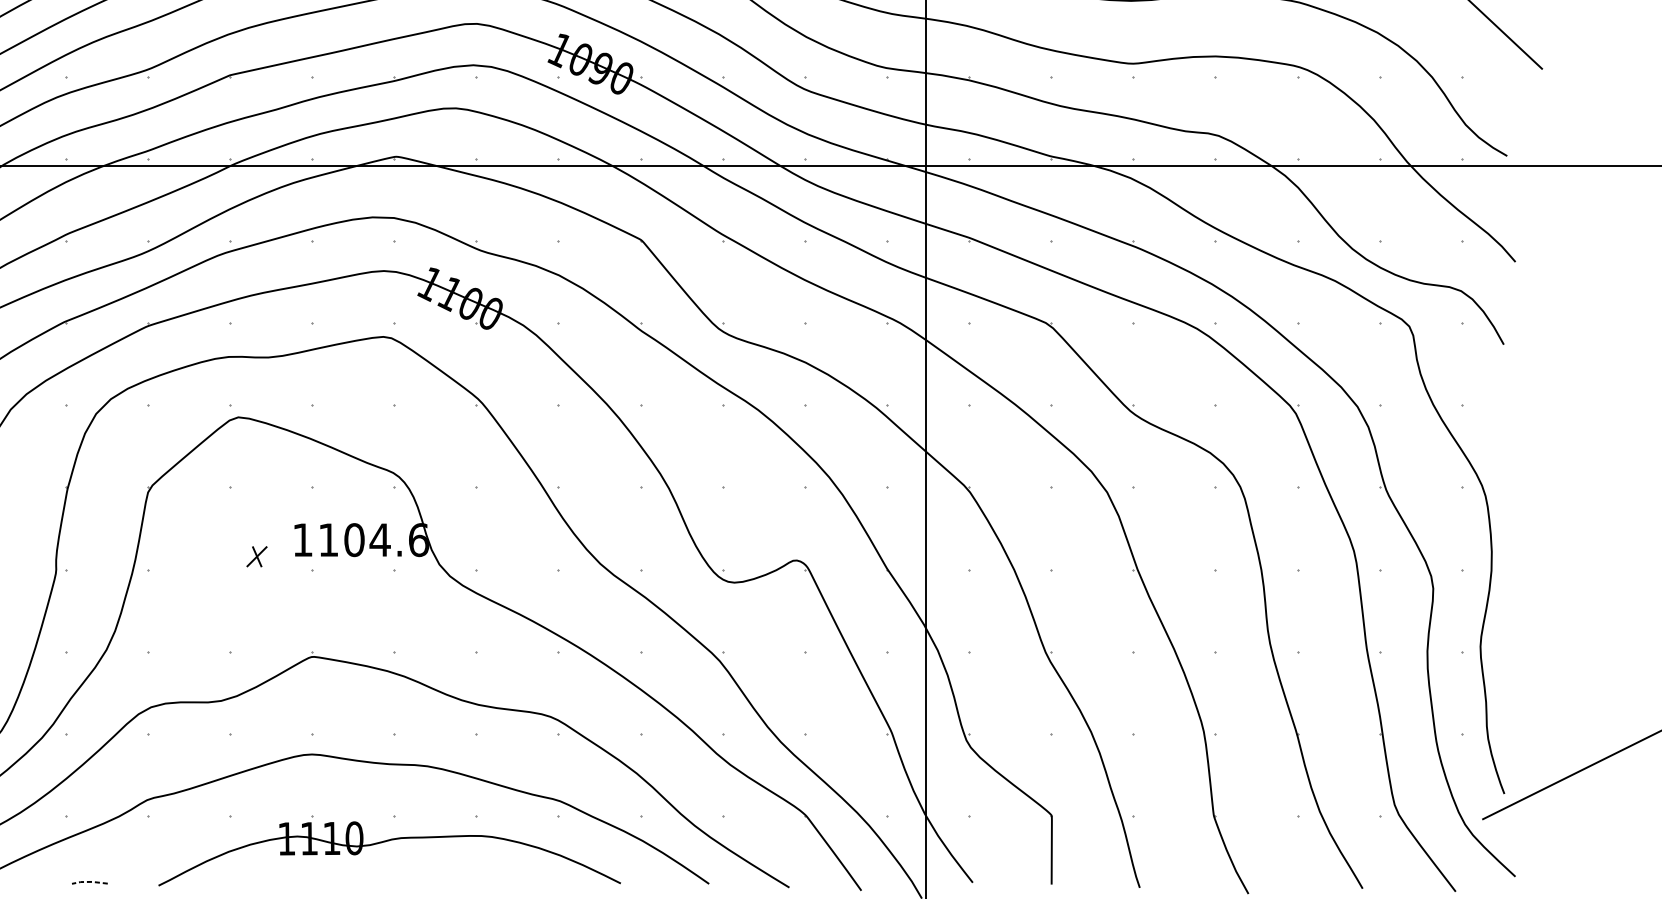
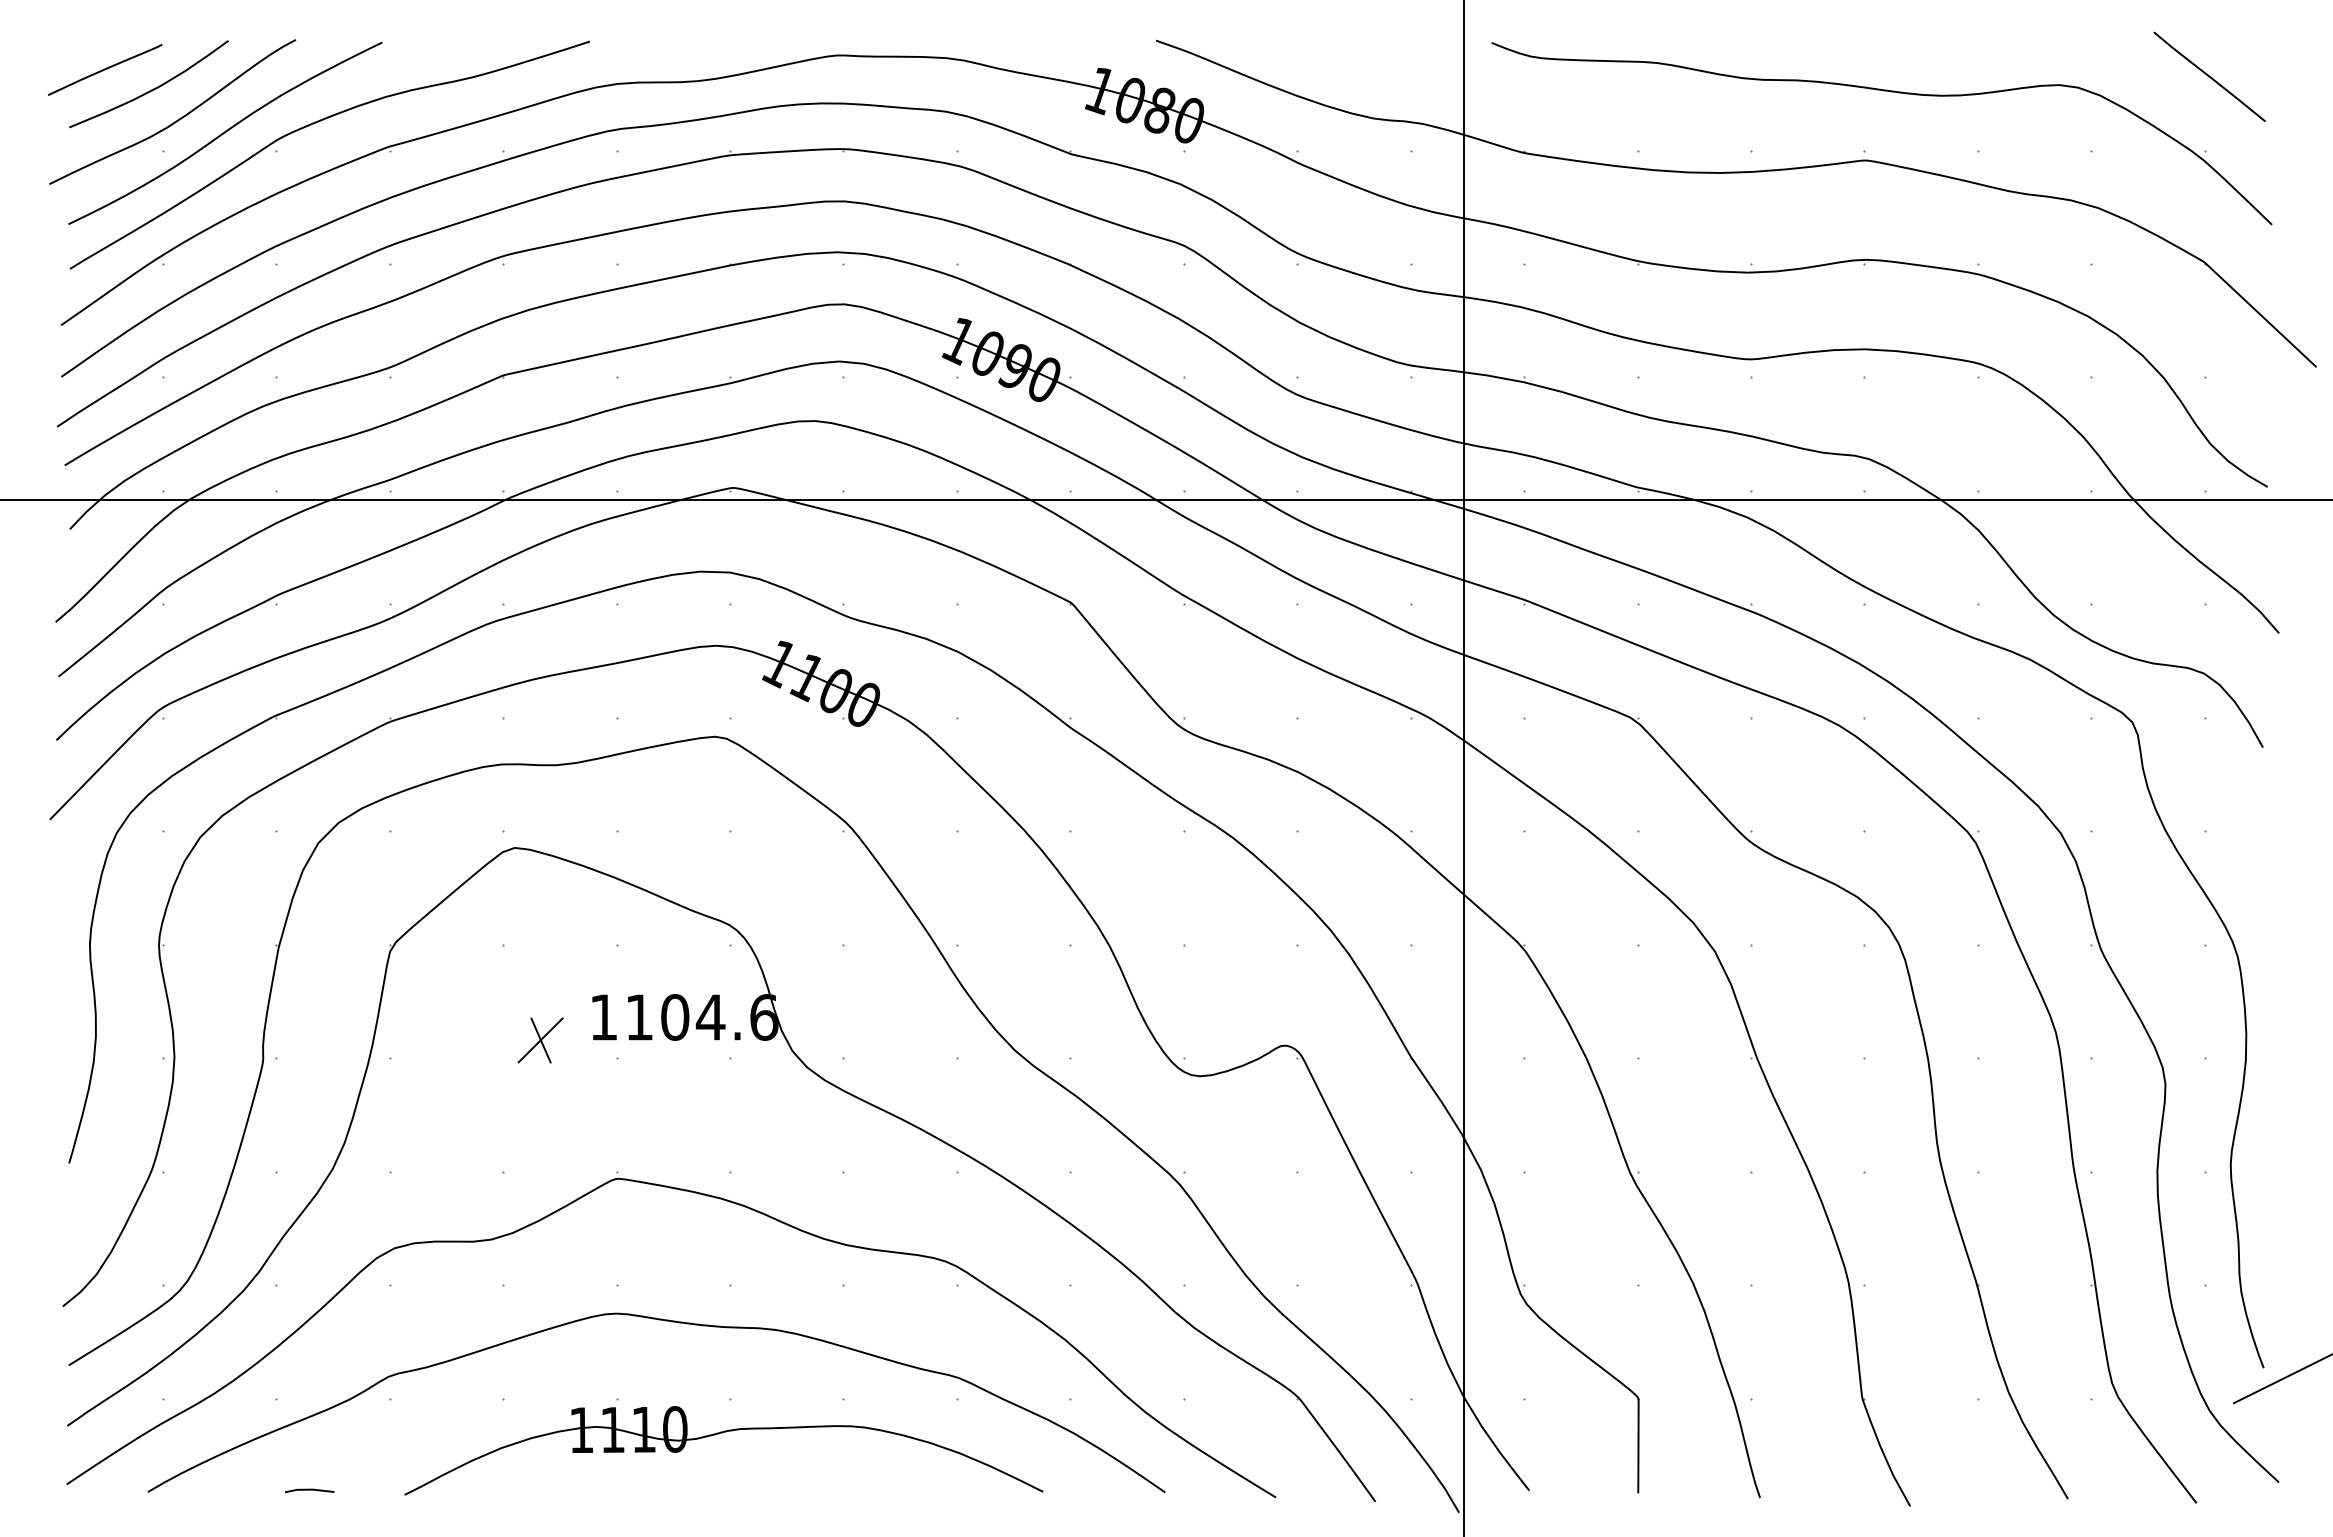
part: (256, 556) -> (540, 1040), size x1.67
line: (89, 881) -> (309, 1489), dashed -> solid

